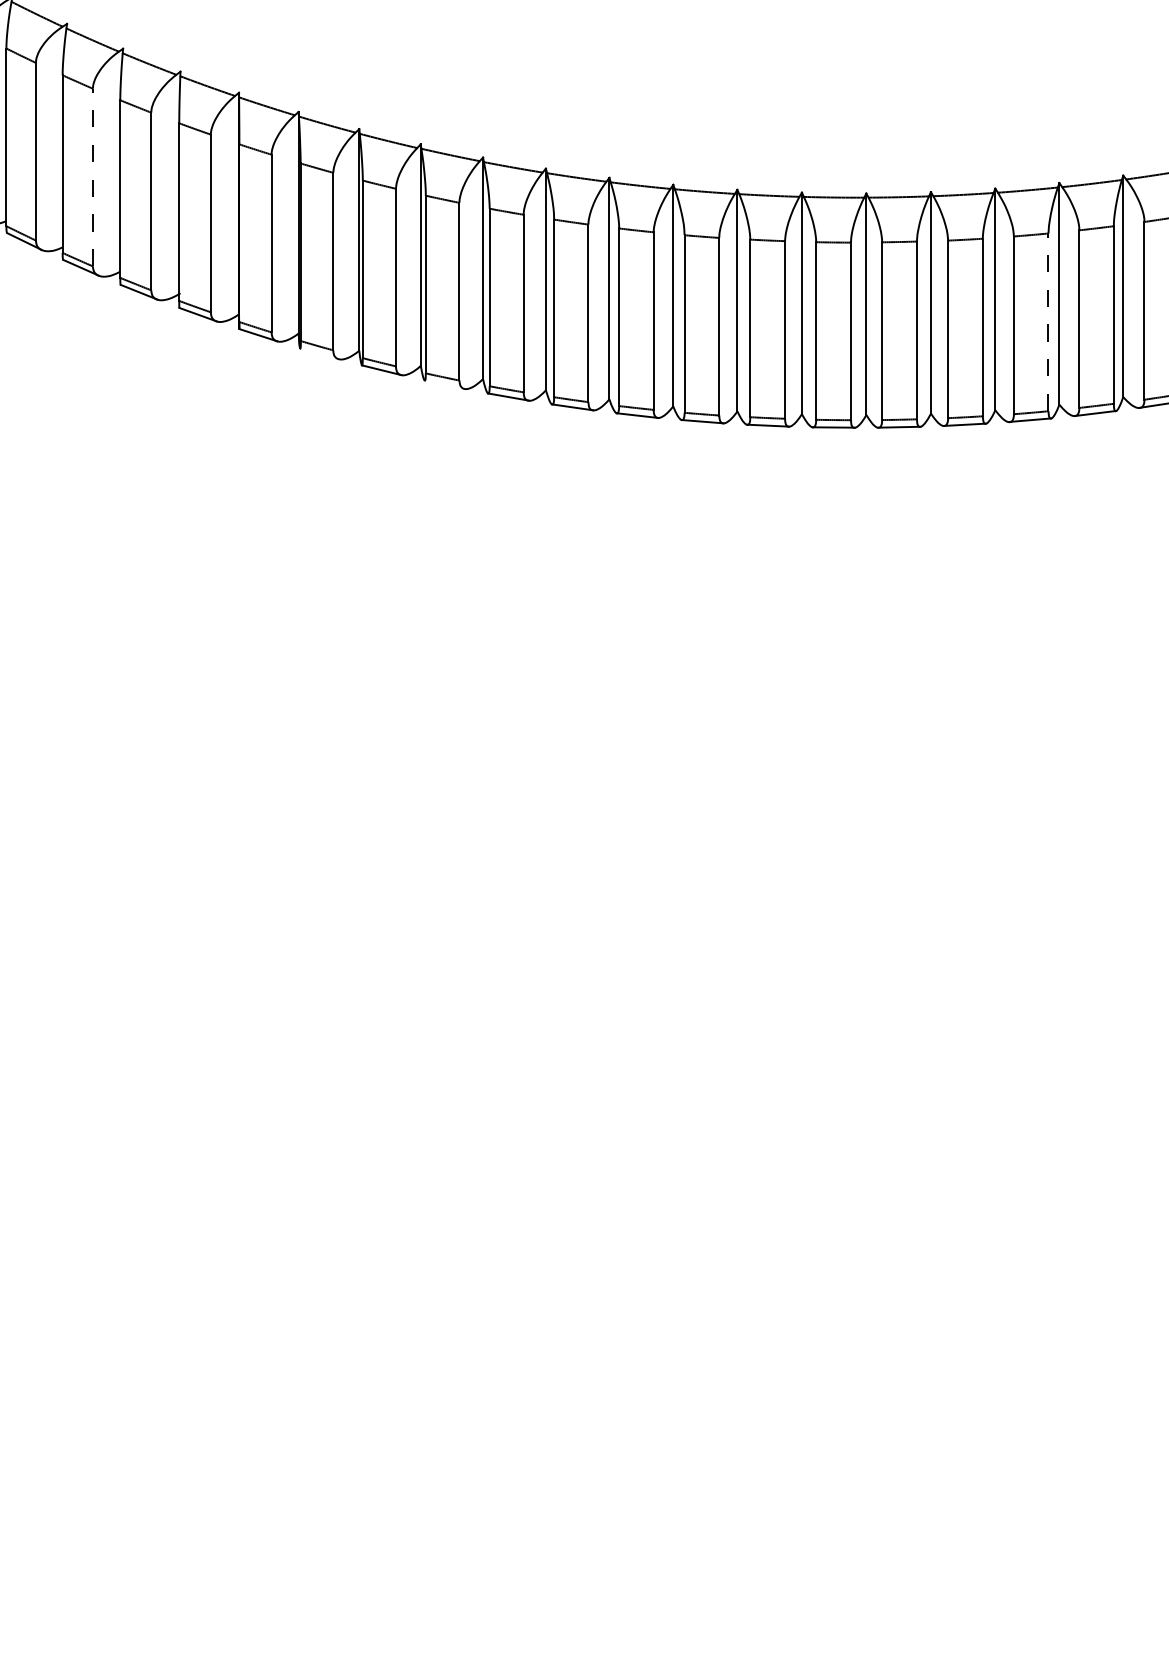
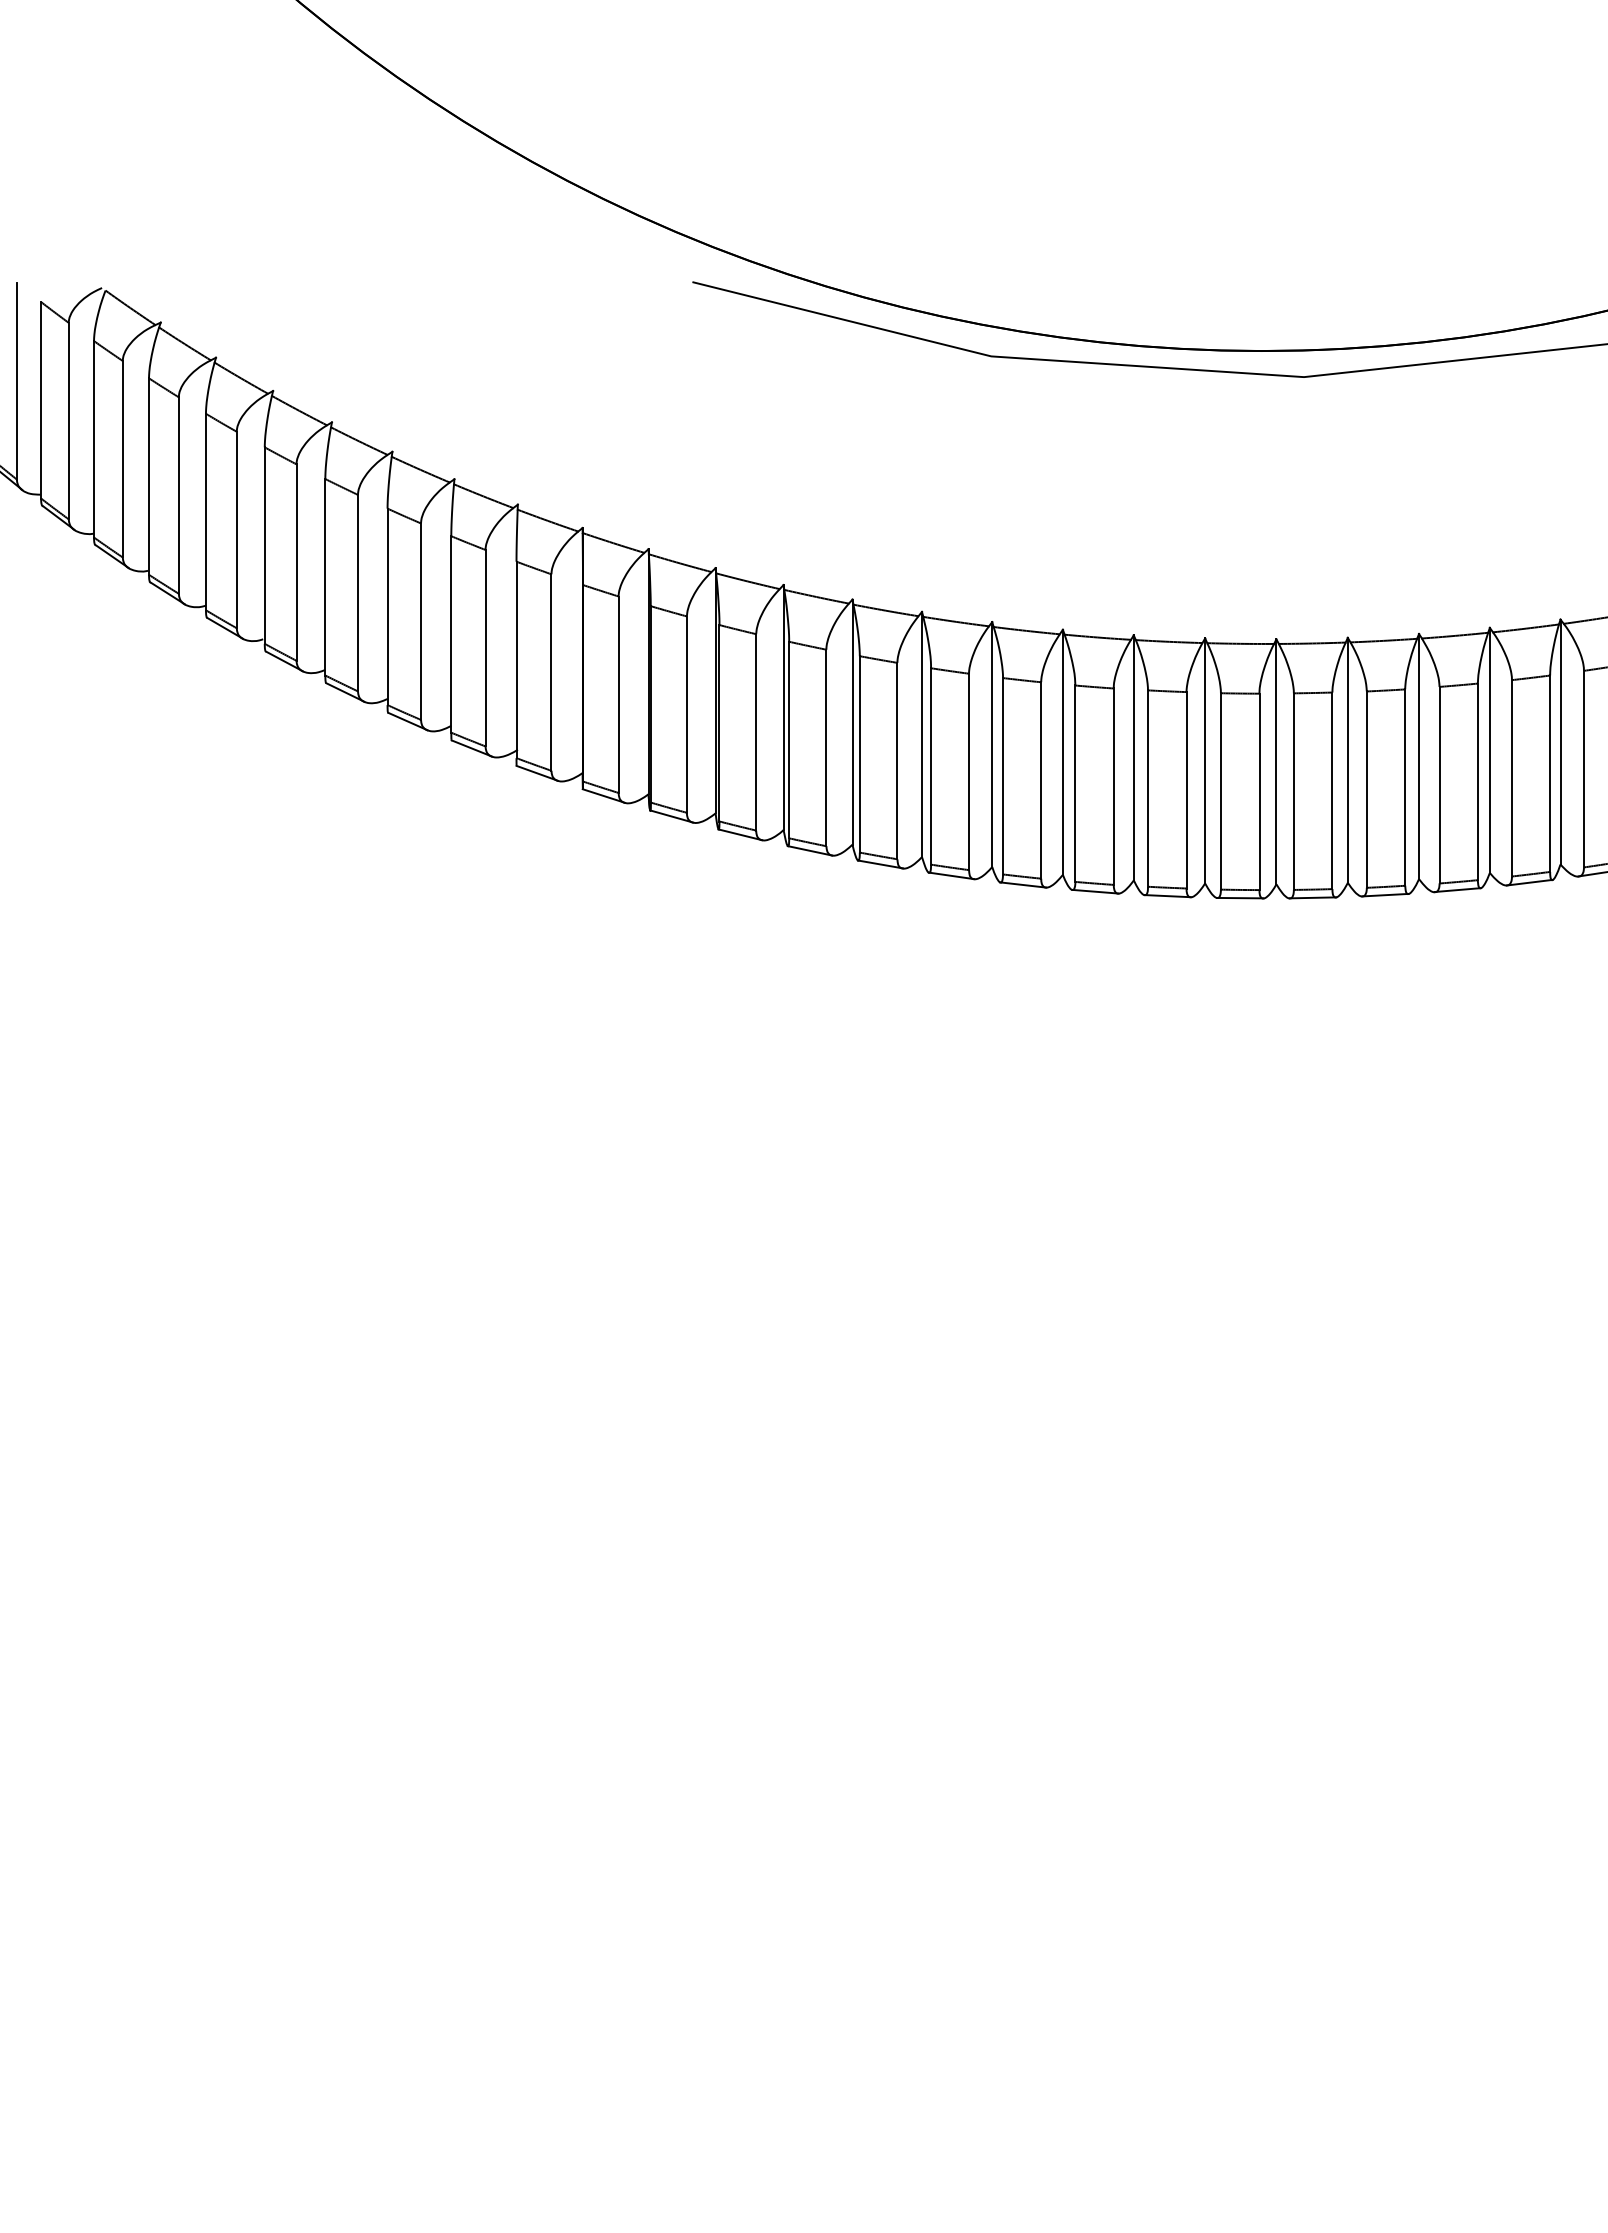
line: (93, 177) -> (421, 621), dashed -> solid
line: (1048, 322) -> (1477, 781), dashed -> solid
line: (319, 353) -> (671, 816), added
line: (444, 384) -> (809, 850), added

